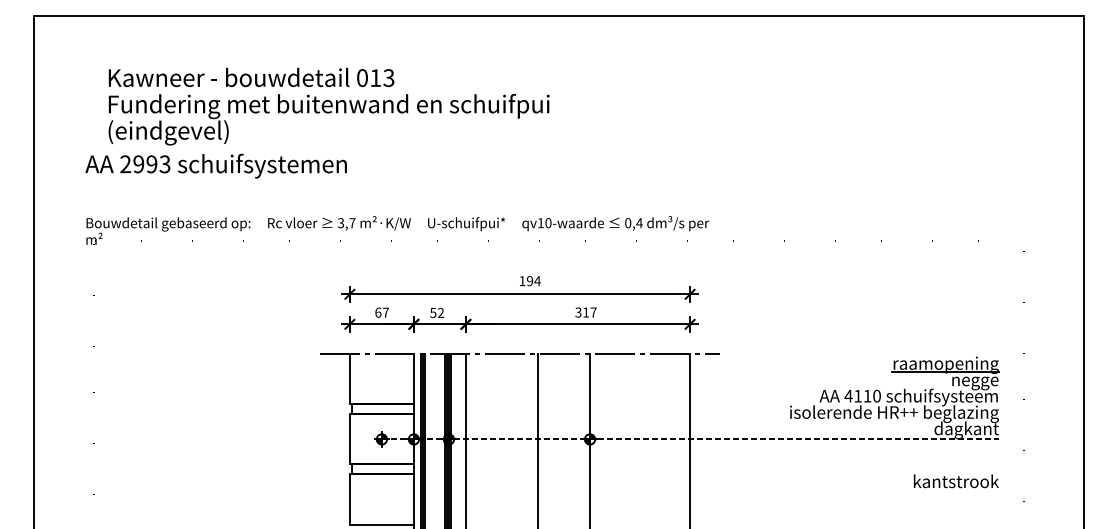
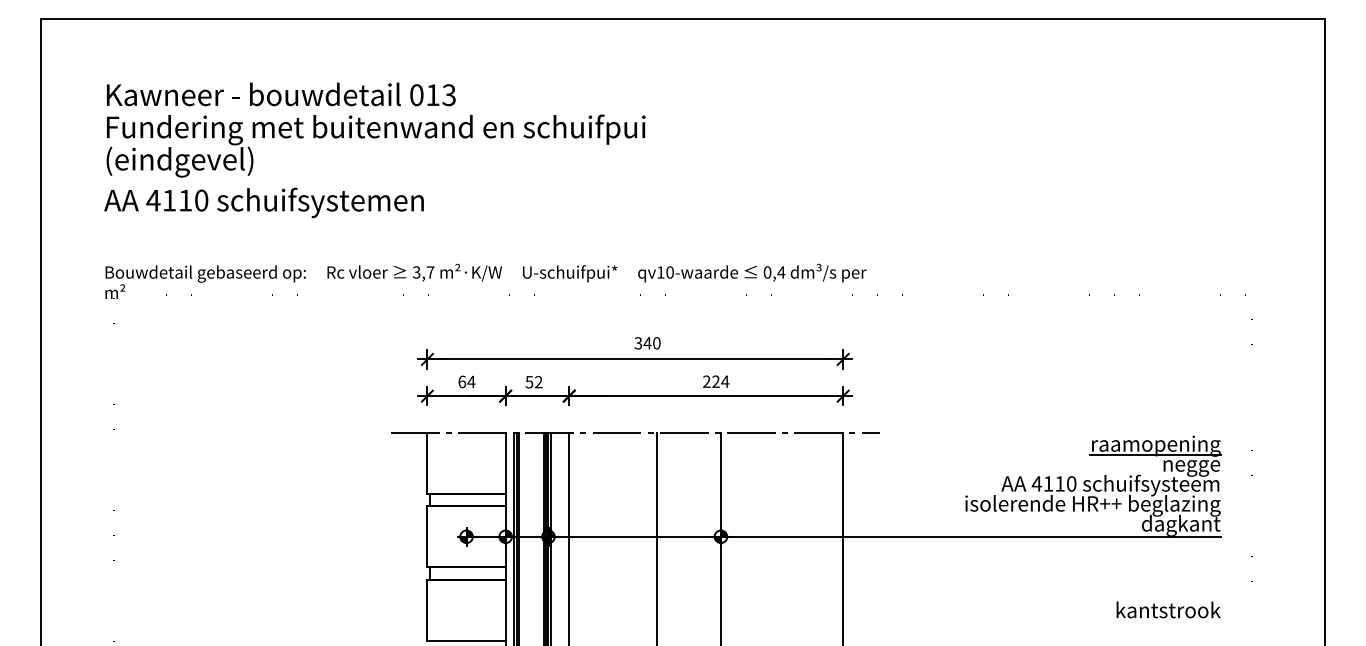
text: (328, 106) -> (375, 129), moved
text: (145, 164) -> (177, 200), 2993 -> 4110
text: (529, 281) -> (647, 343), 194 -> 340
text: (385, 312) -> (471, 381), 67 -> 64
text: (586, 312) -> (716, 381), 317 -> 224
line: (691, 439) -> (844, 536), dashed -> solid
text: (956, 480) -> (1168, 609), moved

